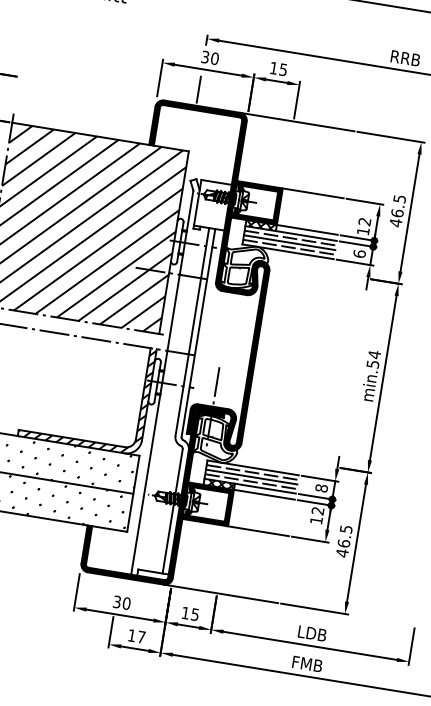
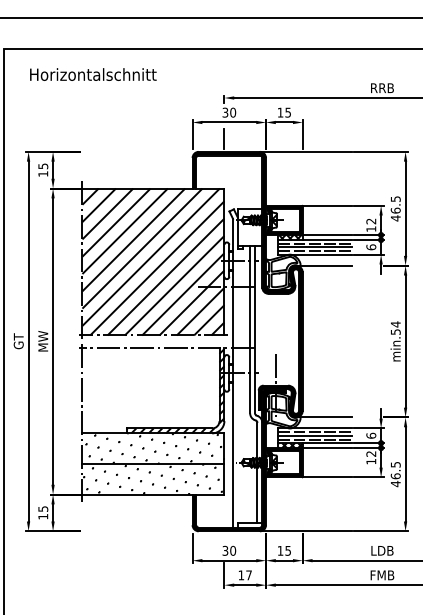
line: (296, 266) -> (323, 265), added
line: (265, 455) -> (323, 417), added
text: (320, 487) -> (370, 435), 8 -> 6

